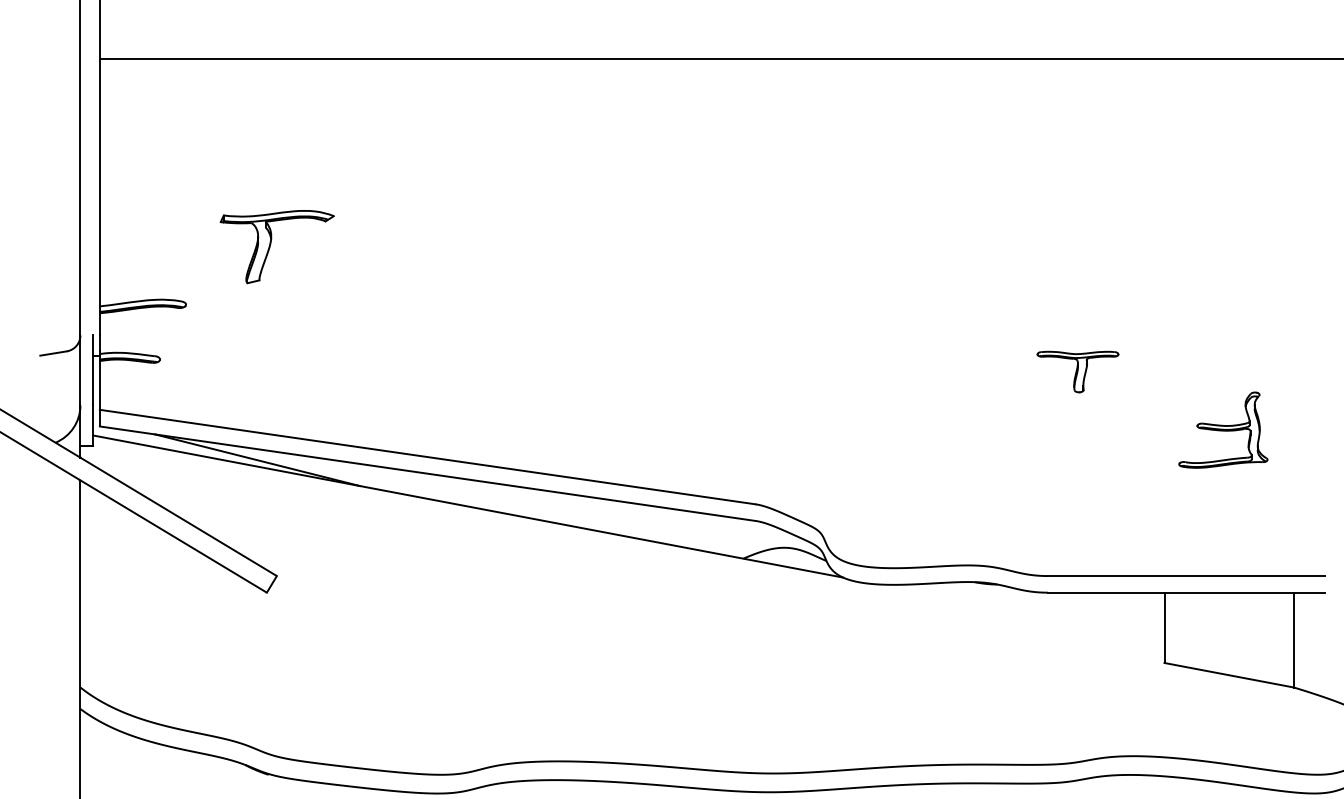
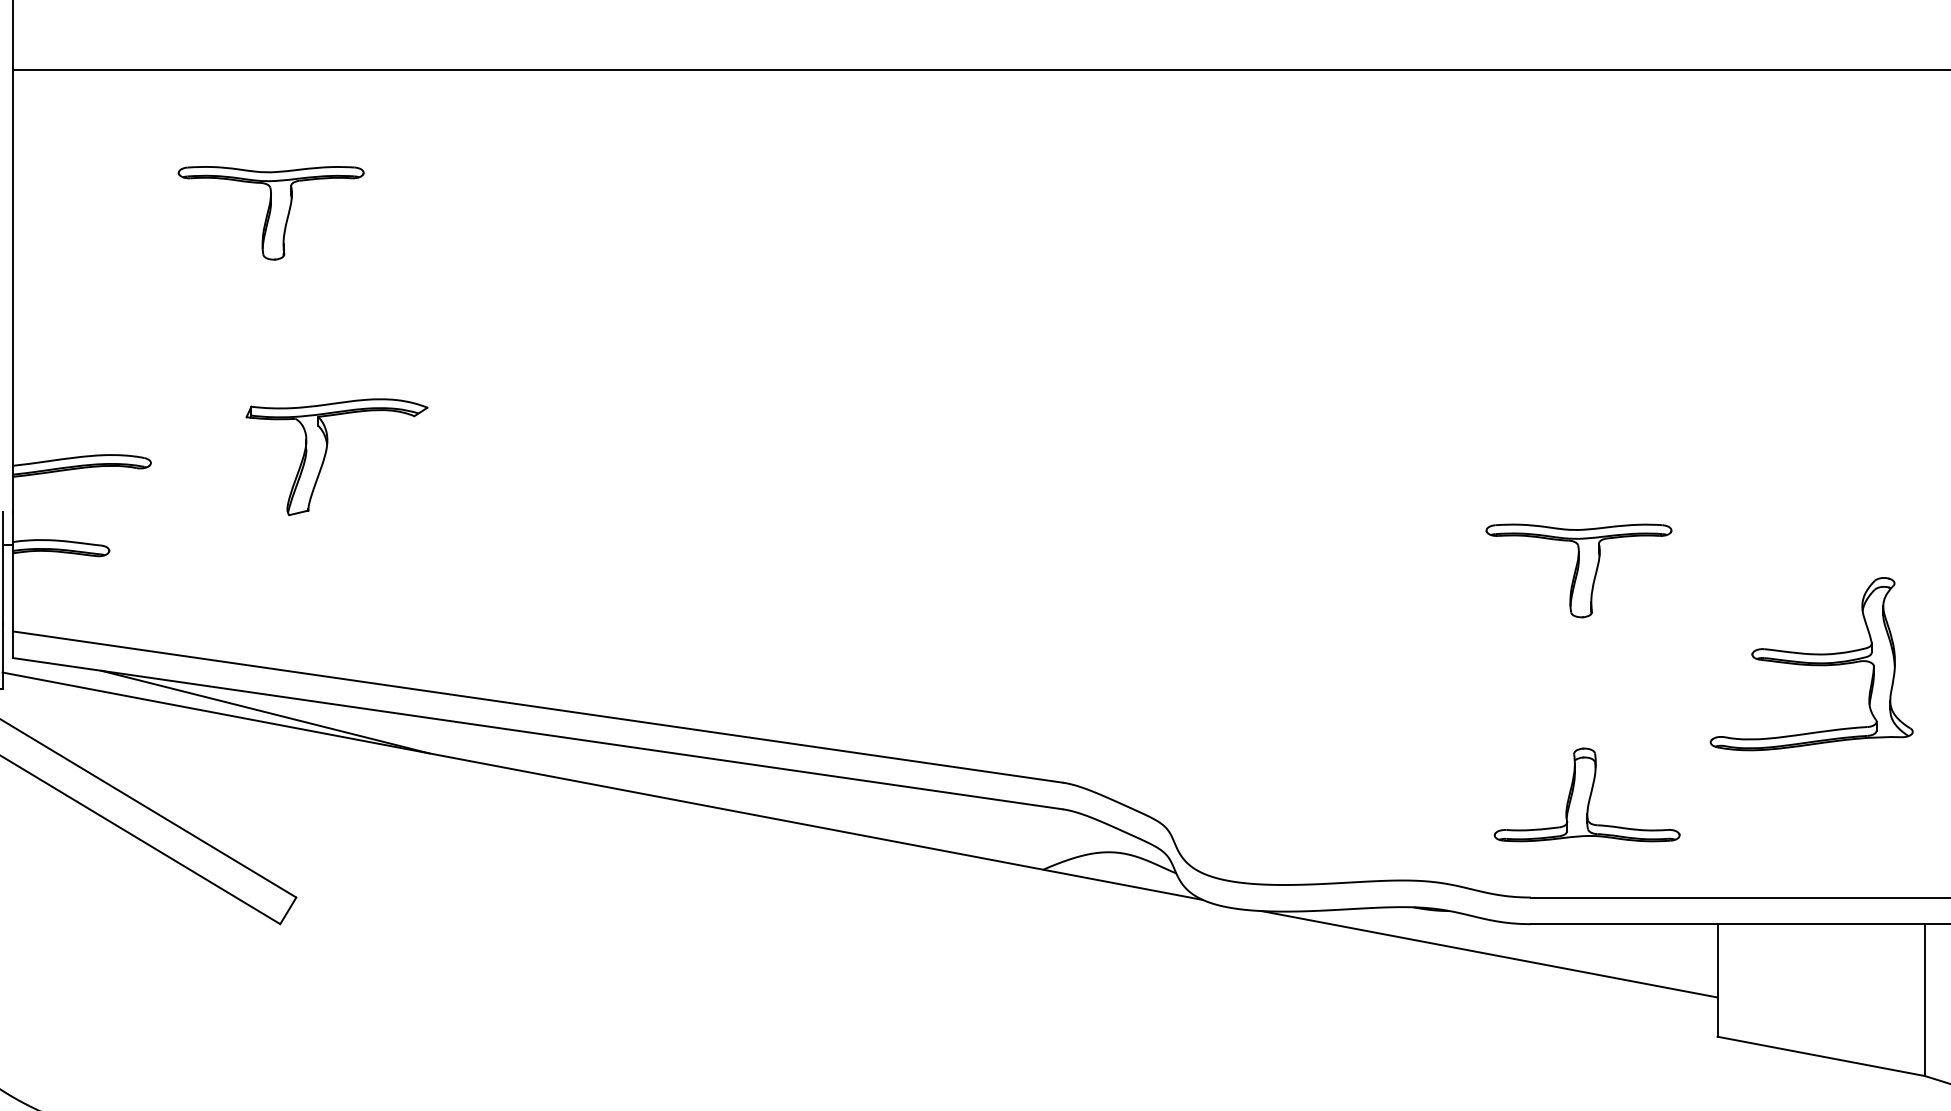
part: (260, 148) -> (270, 212), added
part: (276, 247) -> (335, 457), moved
part: (1077, 371) -> (1578, 570), size x1.43
part: (1223, 429) -> (1811, 662), size x1.43
part: (1082, 511) -> (1586, 794), added
line: (1021, 611) -> (1488, 954), added

